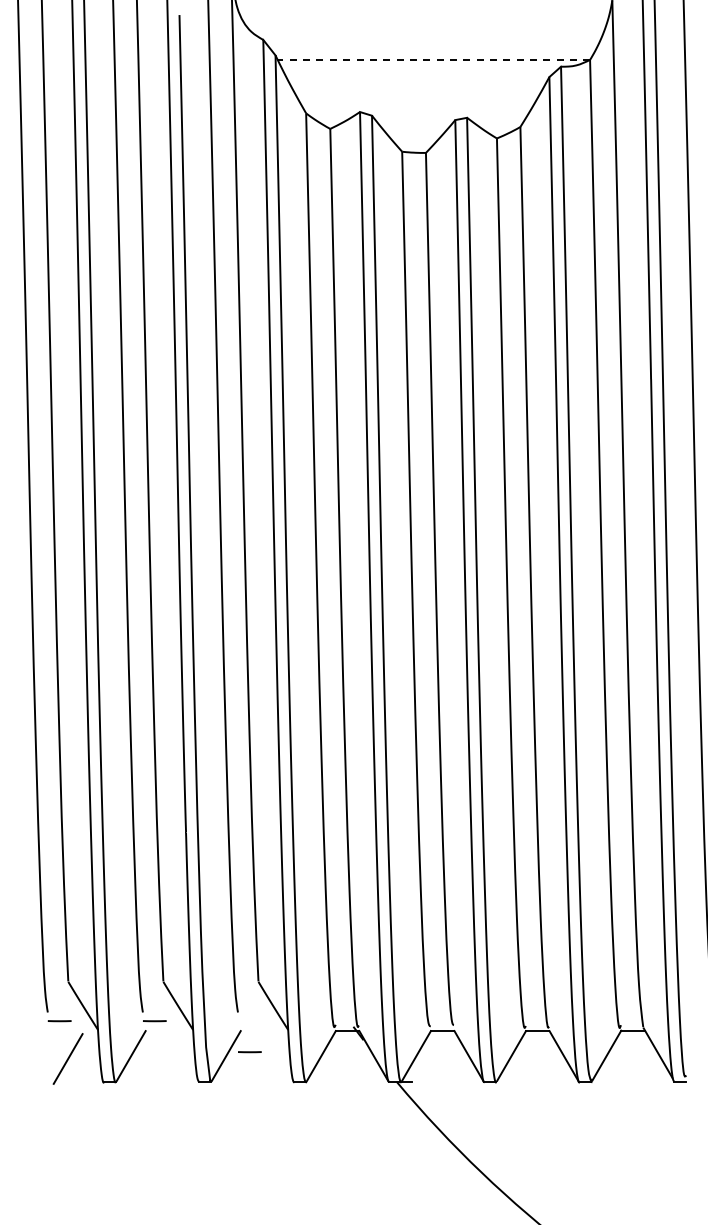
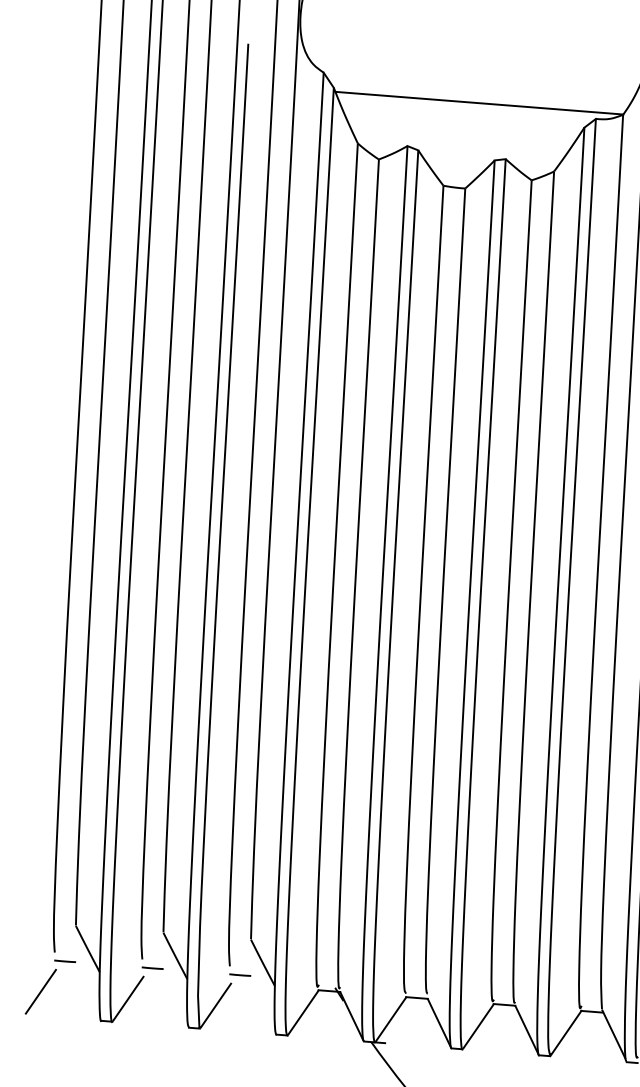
line: (433, 59) -> (478, 103), dashed -> solid
line: (249, 1052) -> (239, 975), moved
line: (67, 1058) -> (40, 991), moved

